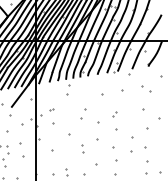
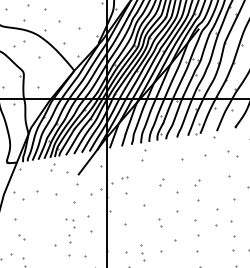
part: (83, 113) -> (161, 182), size x0.62

